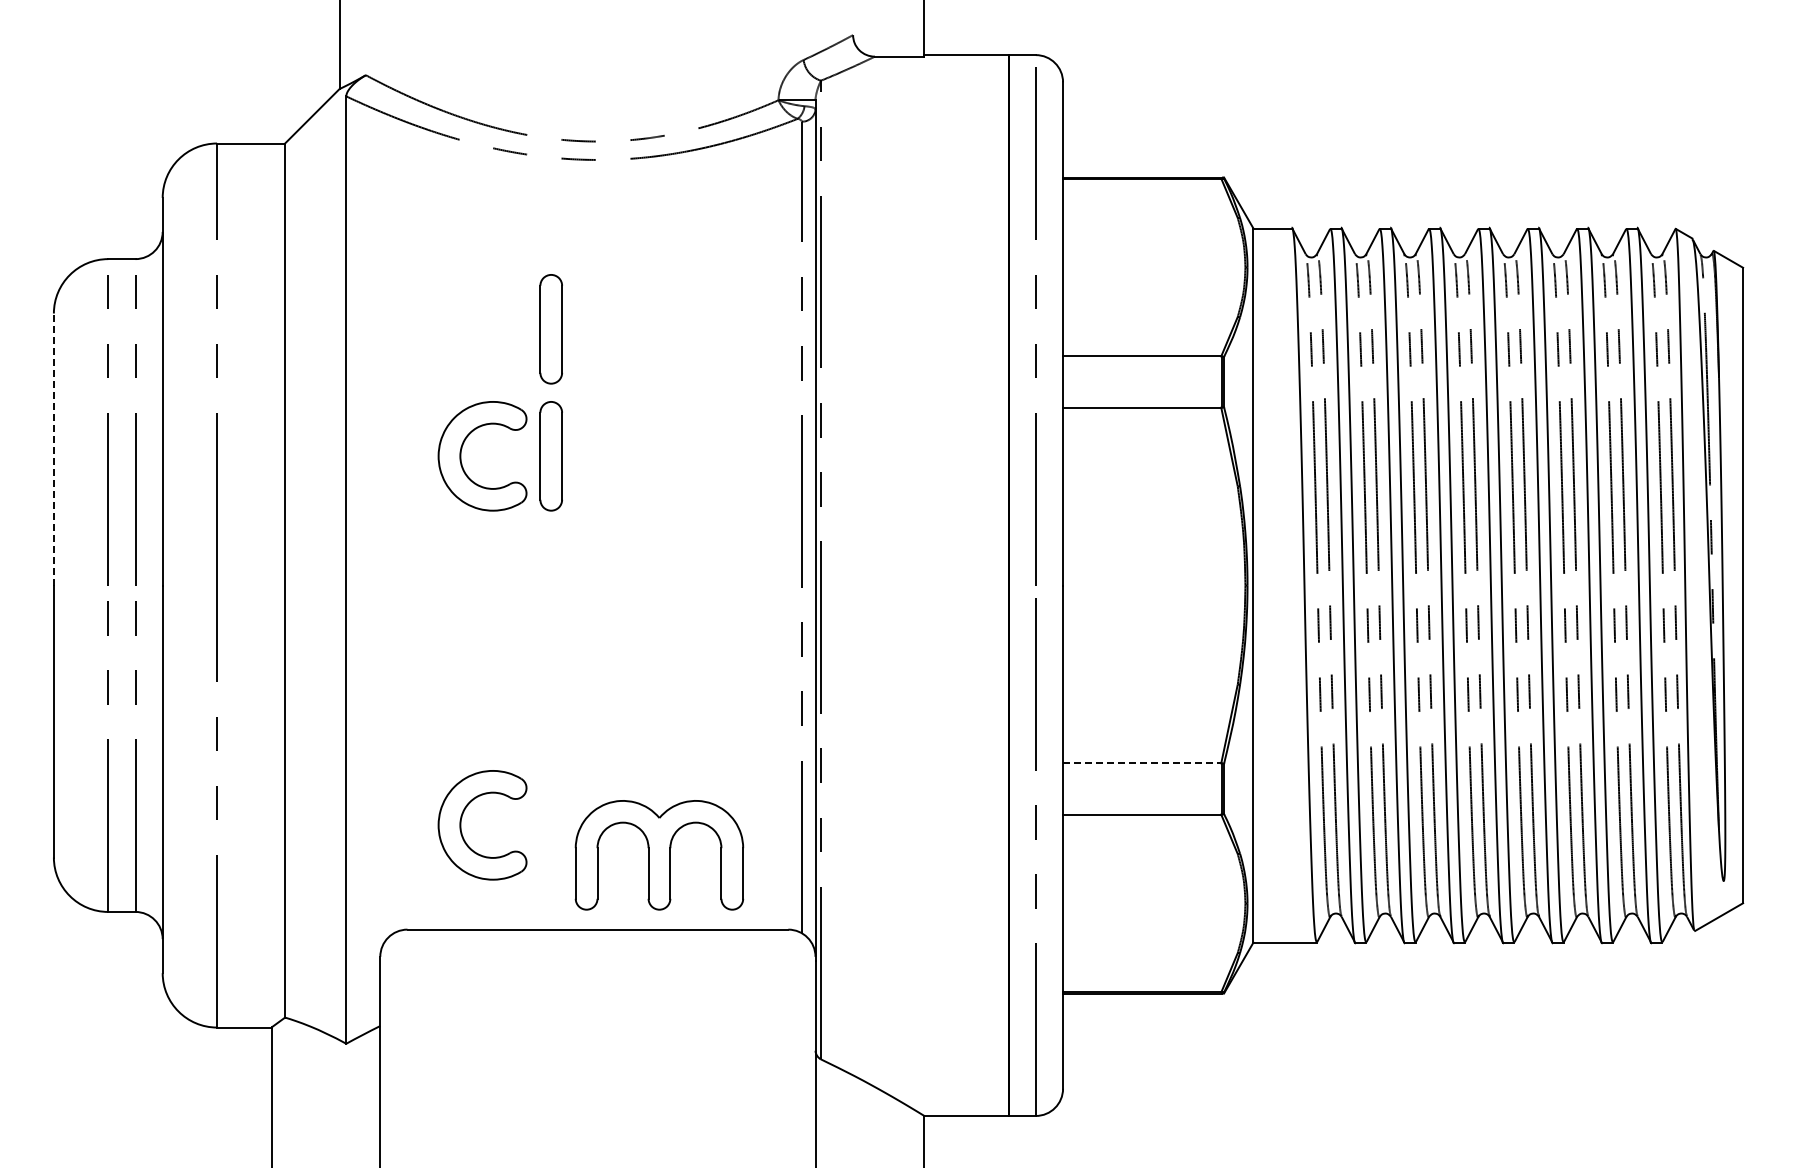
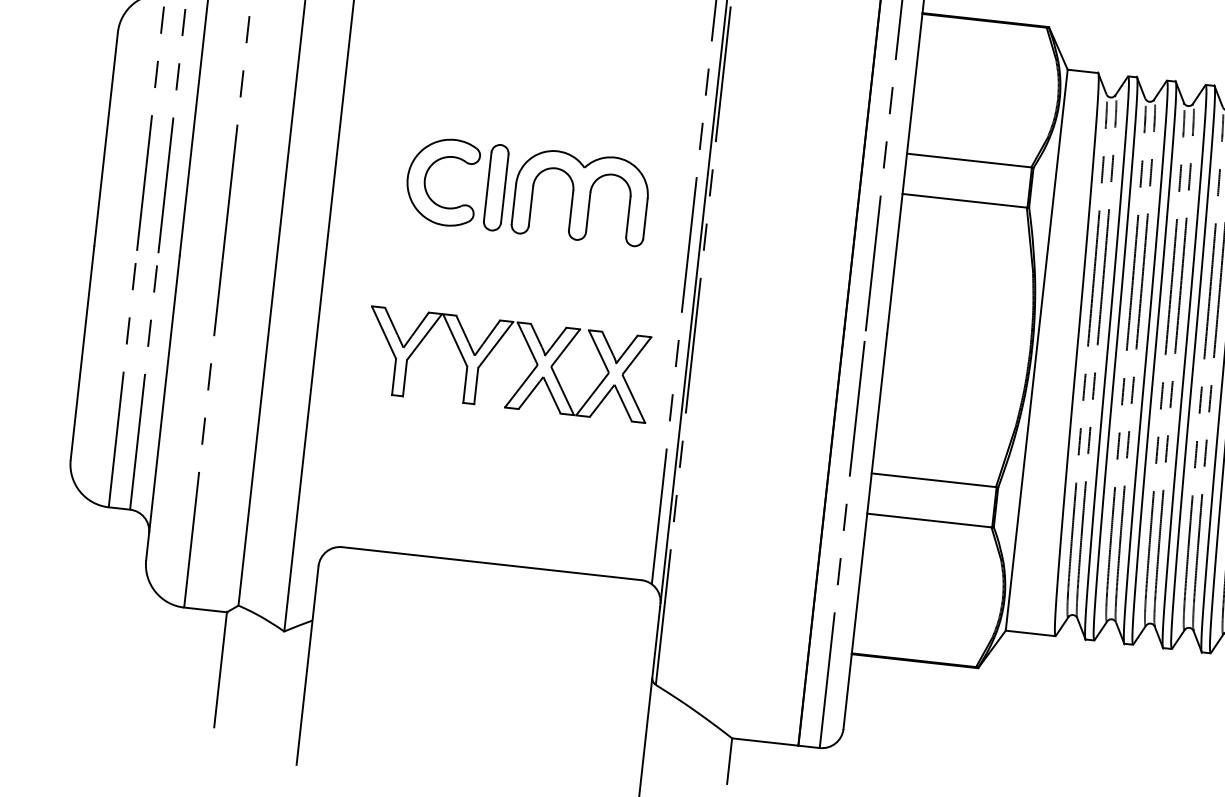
part: (550, 329) -> (506, 88), removed
line: (53, 449) -> (105, 139), dashed -> solid
part: (567, 664) -> (490, 352), added
line: (1142, 763) -> (934, 480), dashed -> solid
part: (461, 825) -> (393, 470), removed
part: (659, 855) -> (581, 197), moved

